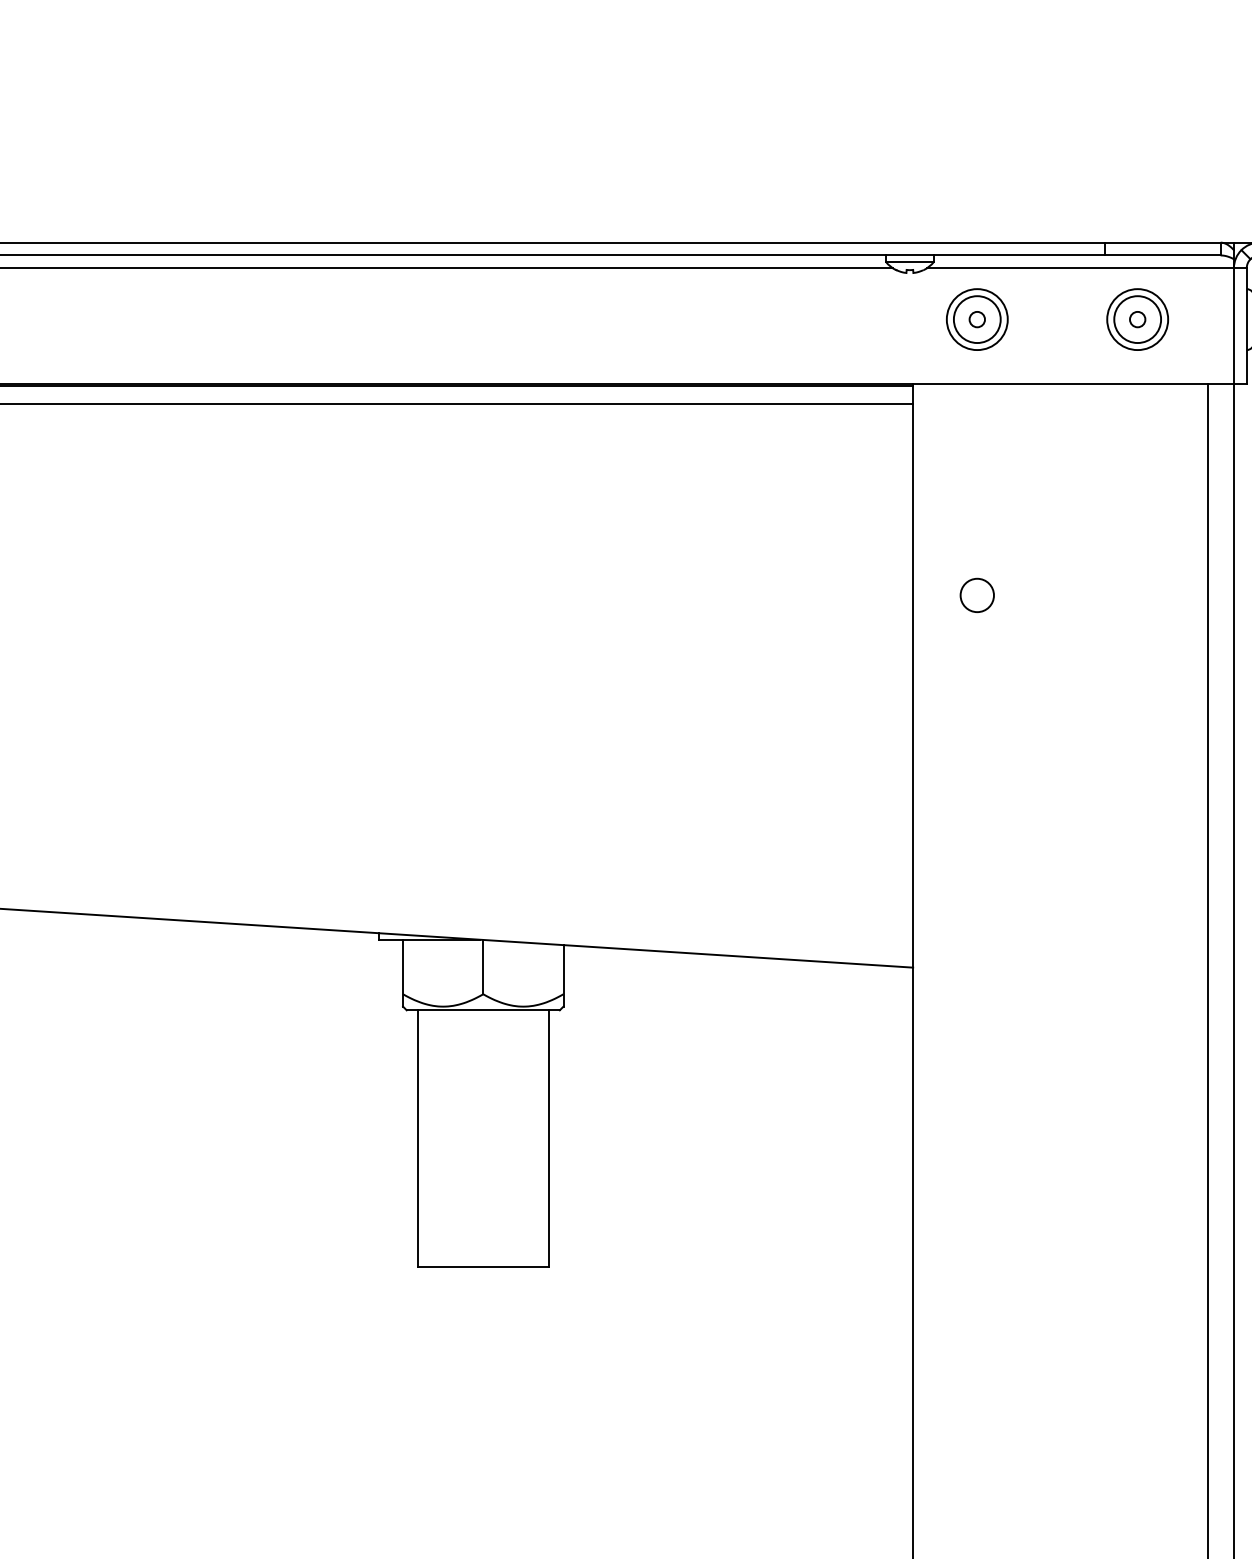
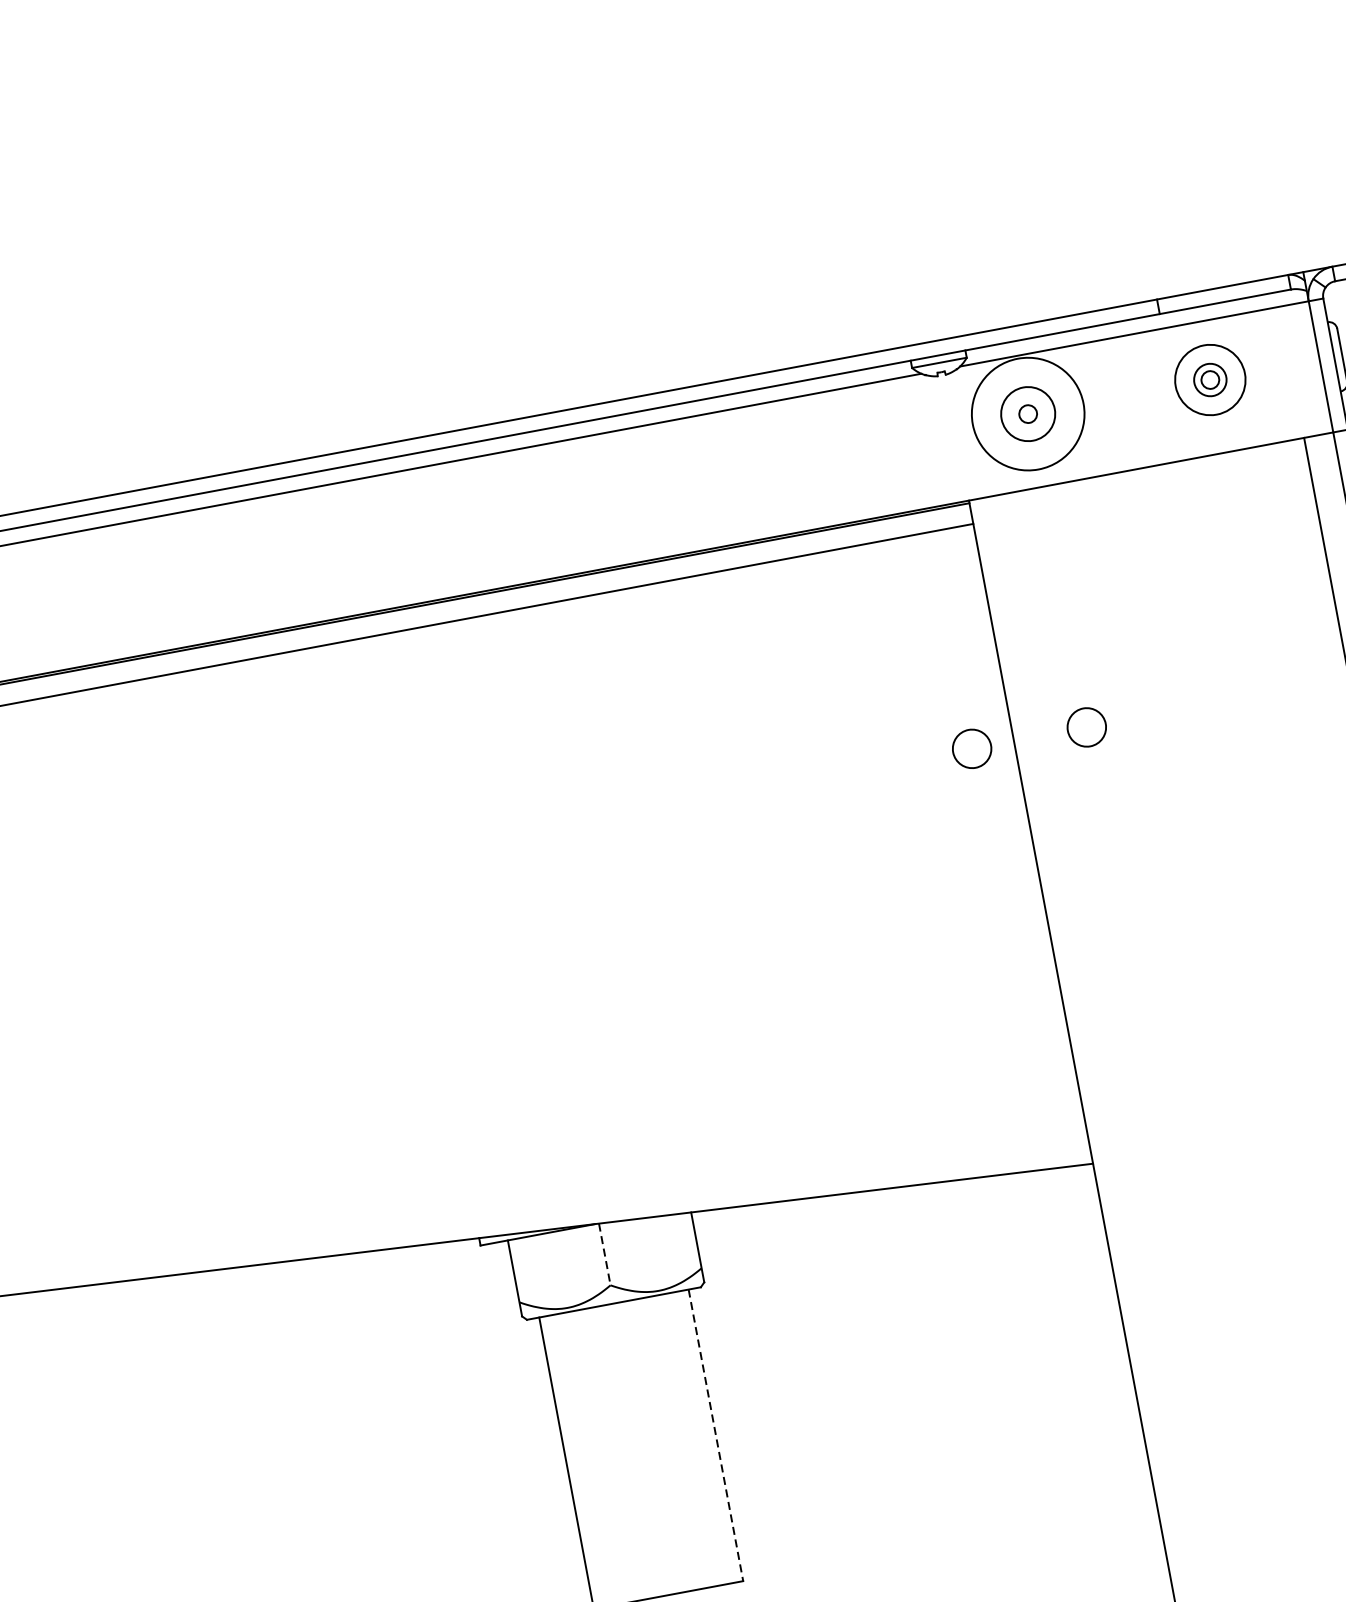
circle: (976, 319) -> (1027, 414), size x1.6
circle: (1137, 319) -> (1210, 379), size x0.6
circle: (875, 594) -> (971, 747), added
line: (483, 967) -> (605, 1254), solid -> dashed
line: (549, 1139) -> (716, 1436), solid -> dashed

